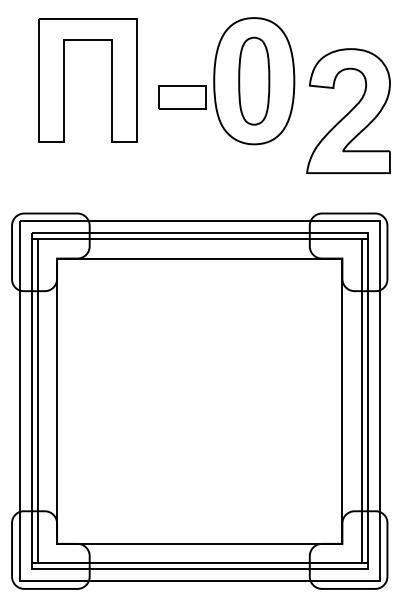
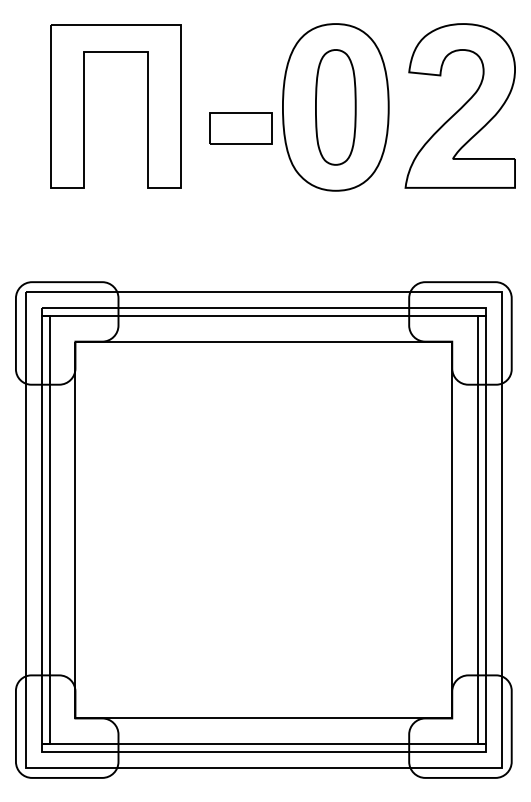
part: (347, 110) -> (459, 105), moved

